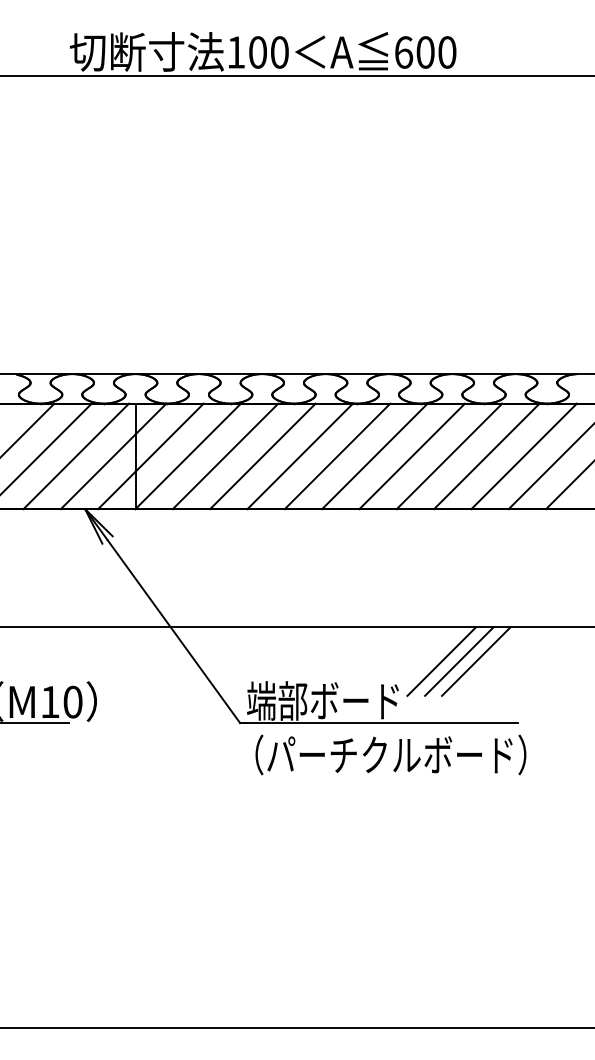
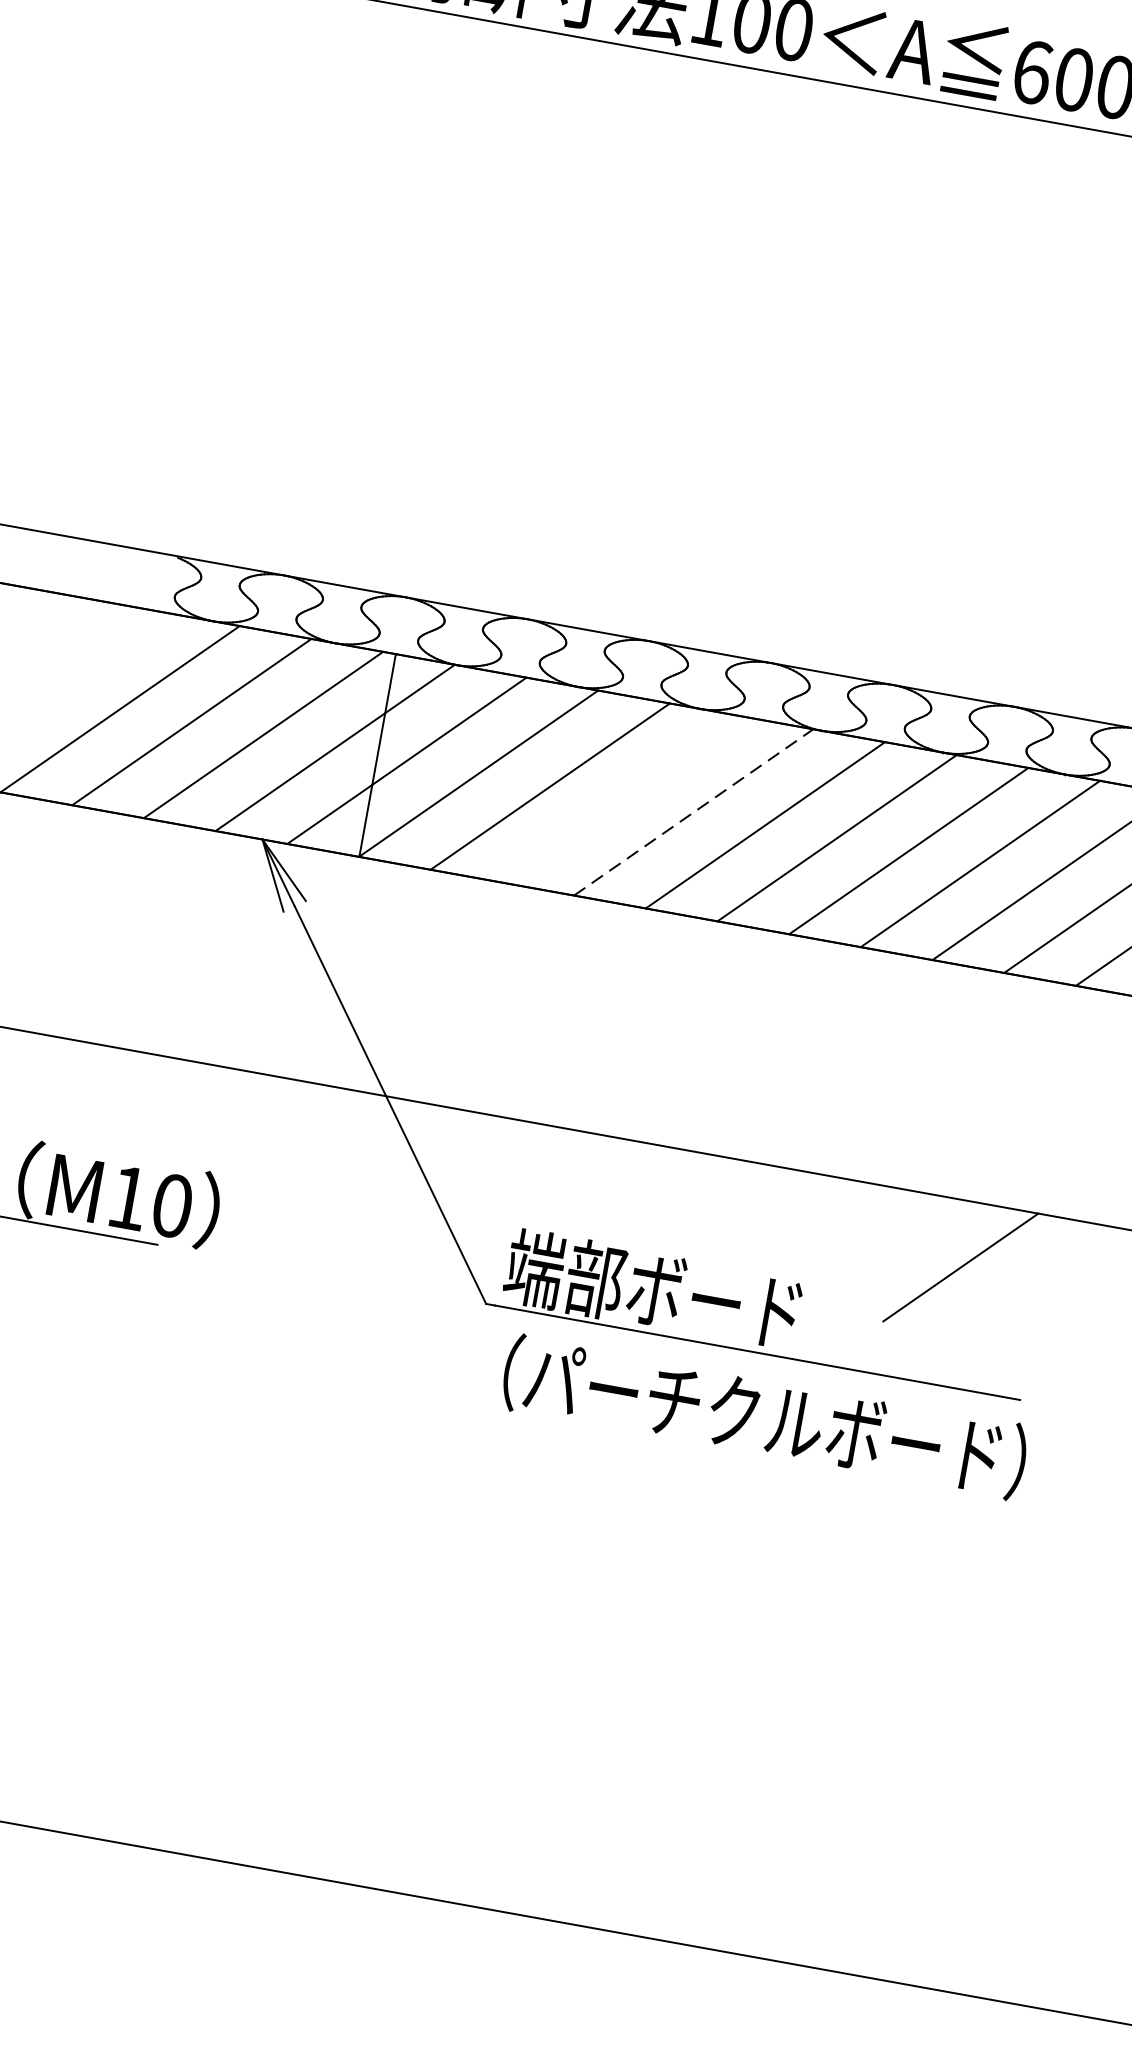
line: (262, 456) -> (621, 799), removed
line: (300, 456) -> (694, 812), solid -> dashed
line: (441, 661) -> (894, 1255), removed
line: (459, 661) -> (928, 1261), removed

